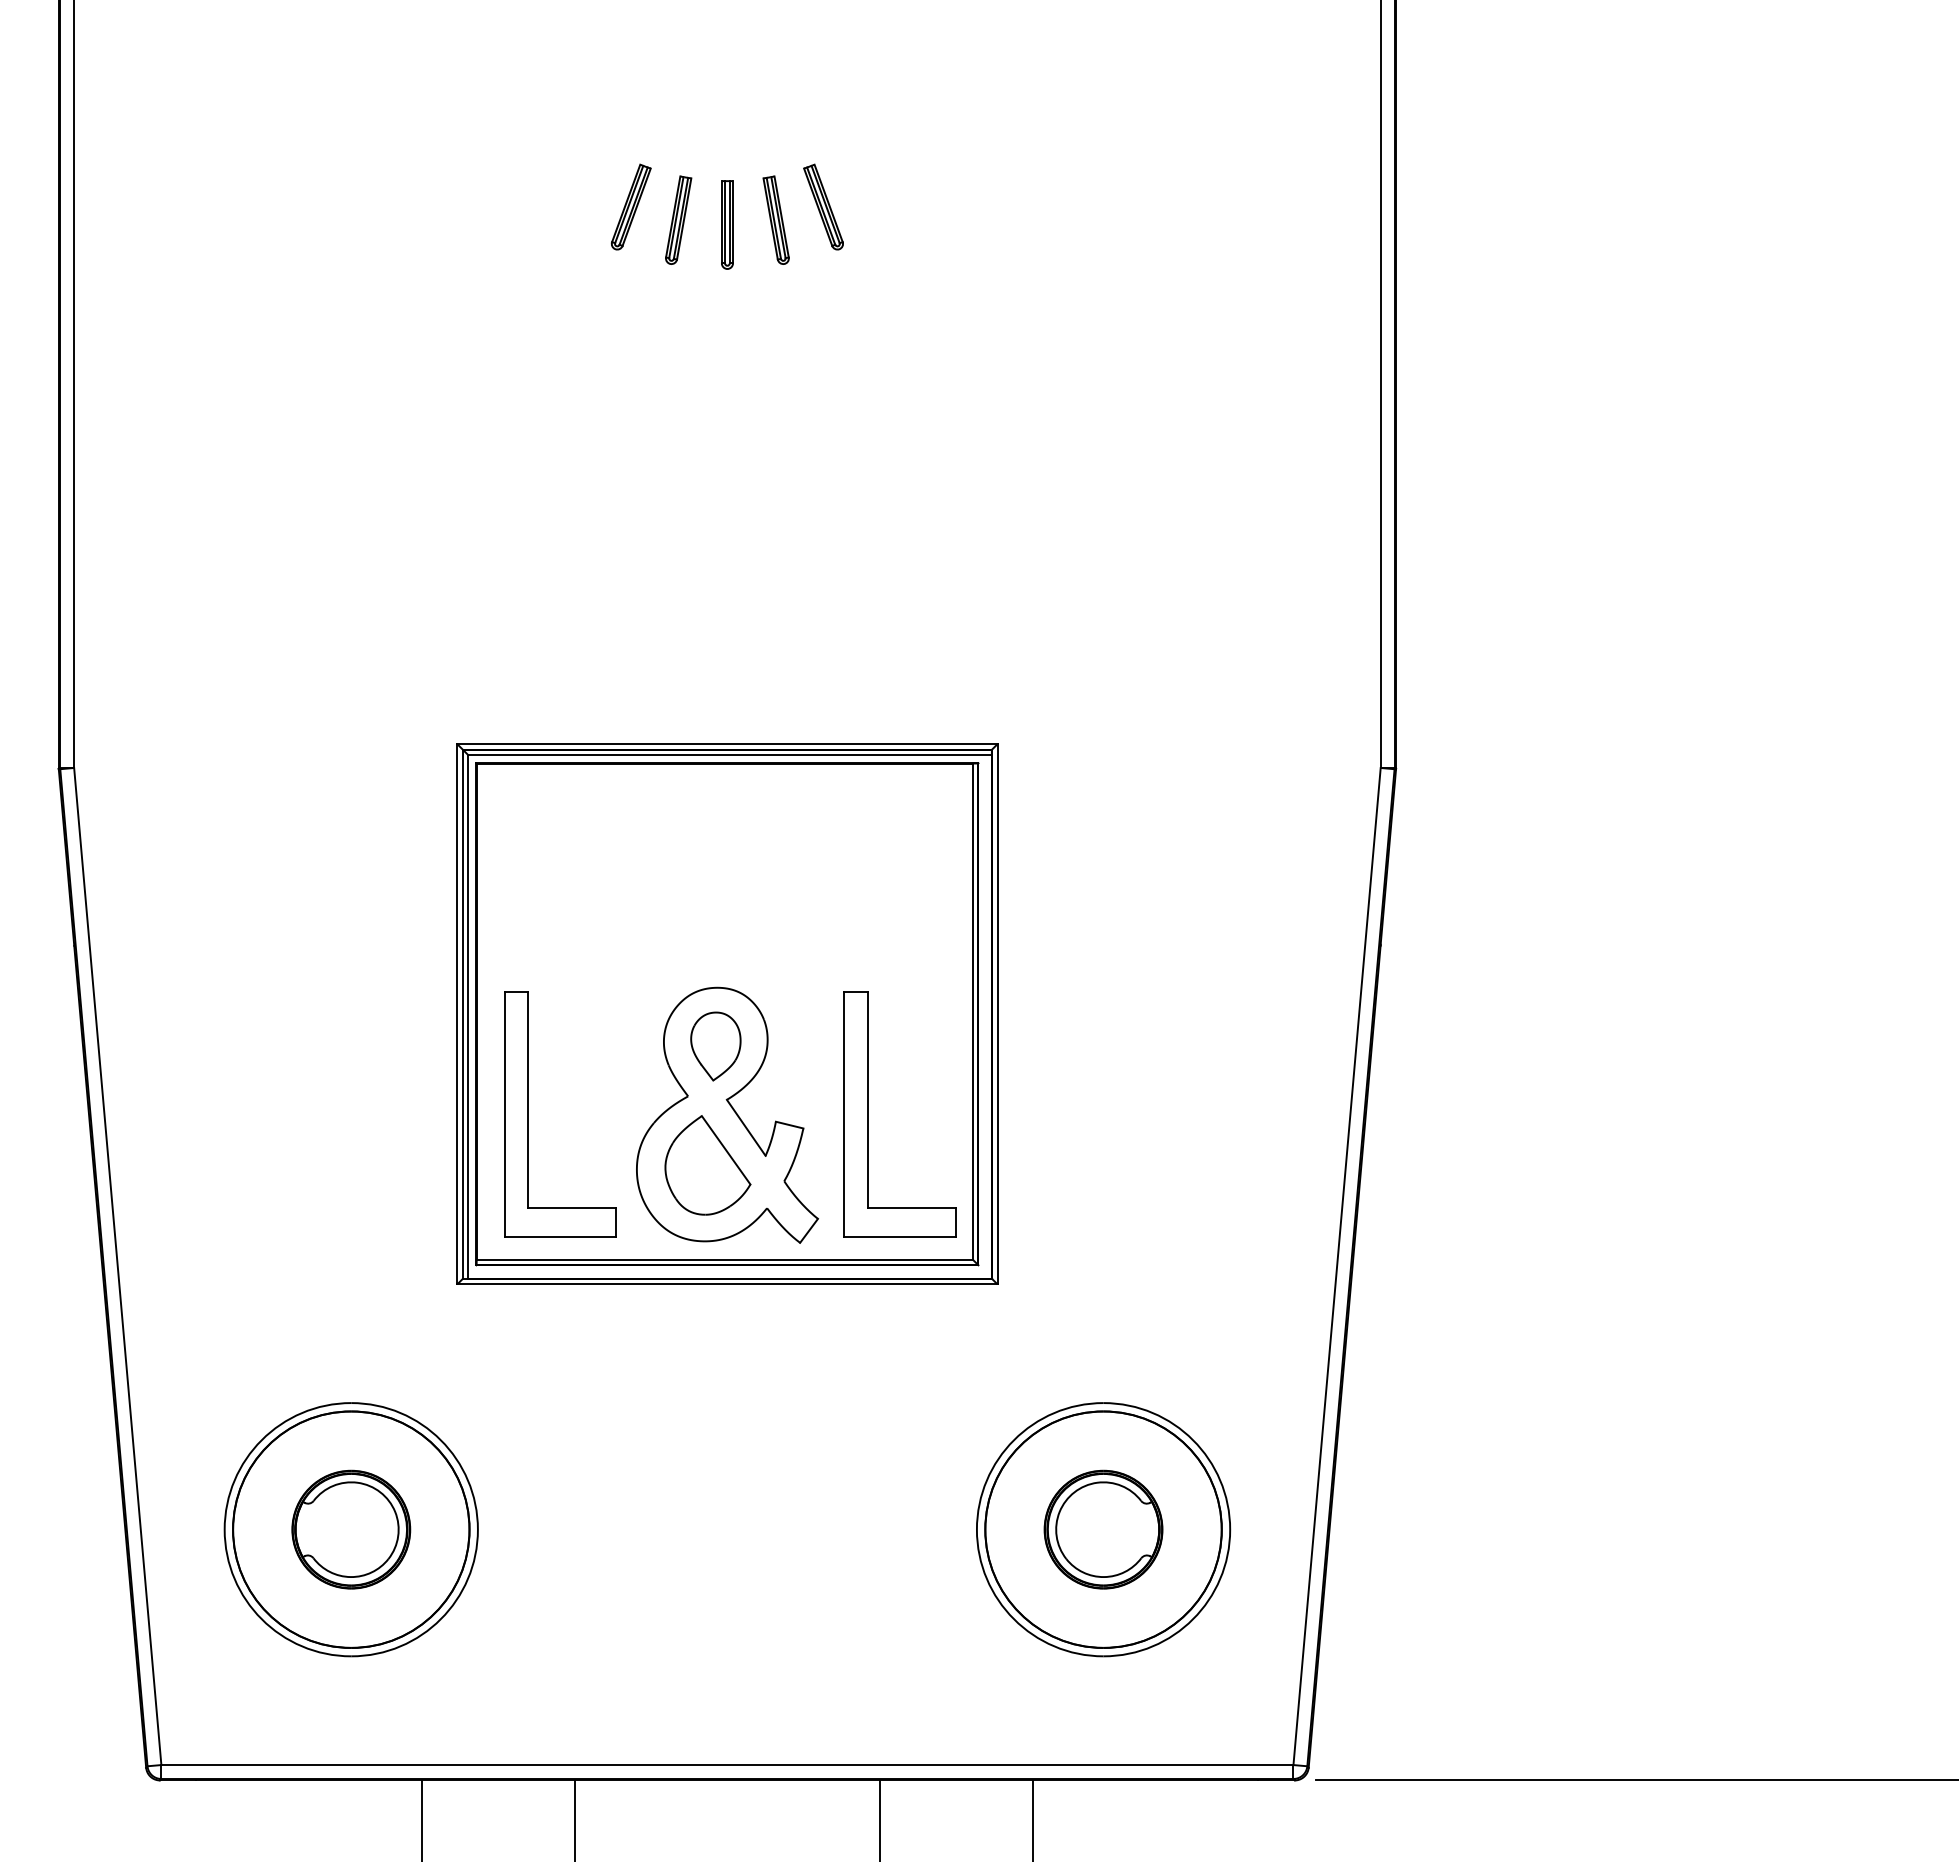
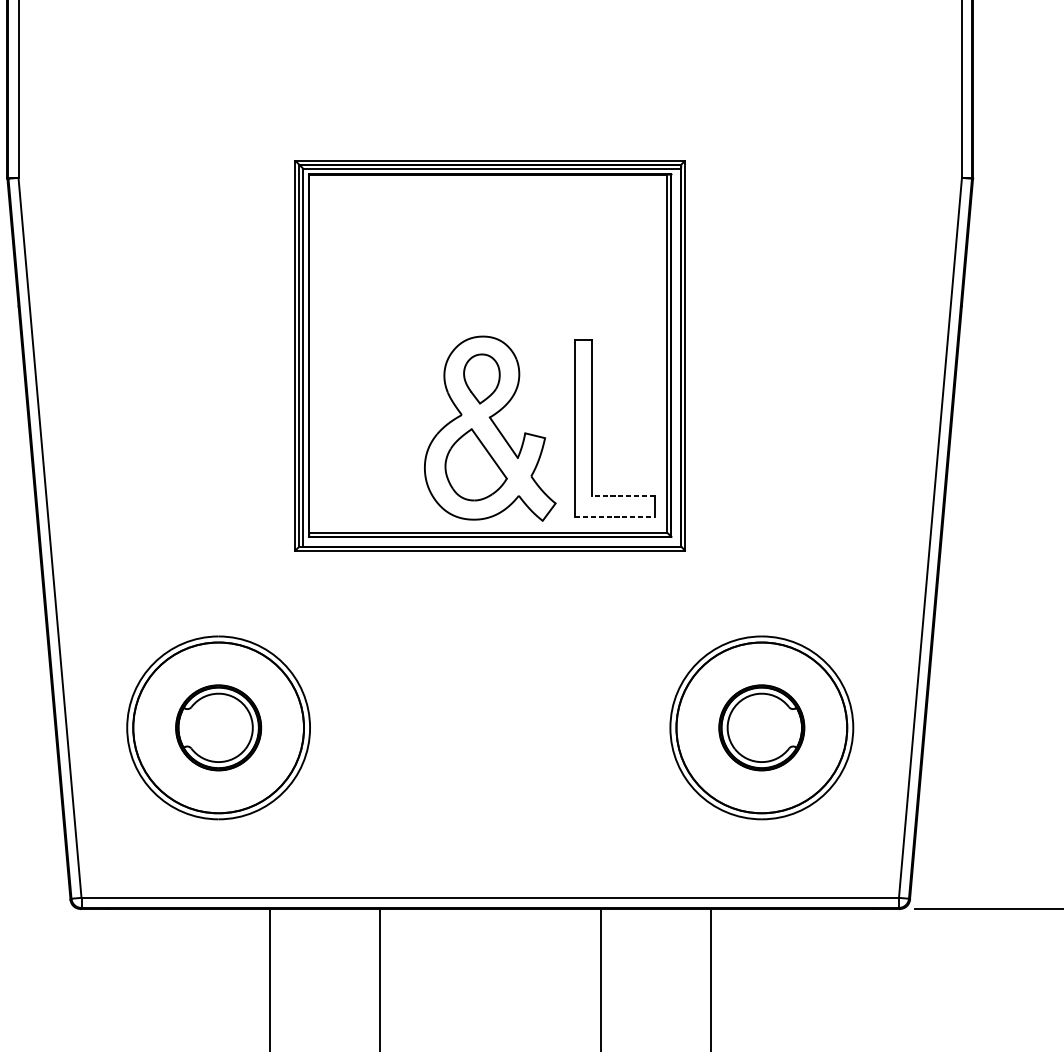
part: (528, 1114) -> (346, 428), removed
line: (911, 1208) -> (623, 495), solid -> dashed
line: (900, 1237) -> (615, 516), solid -> dashed

